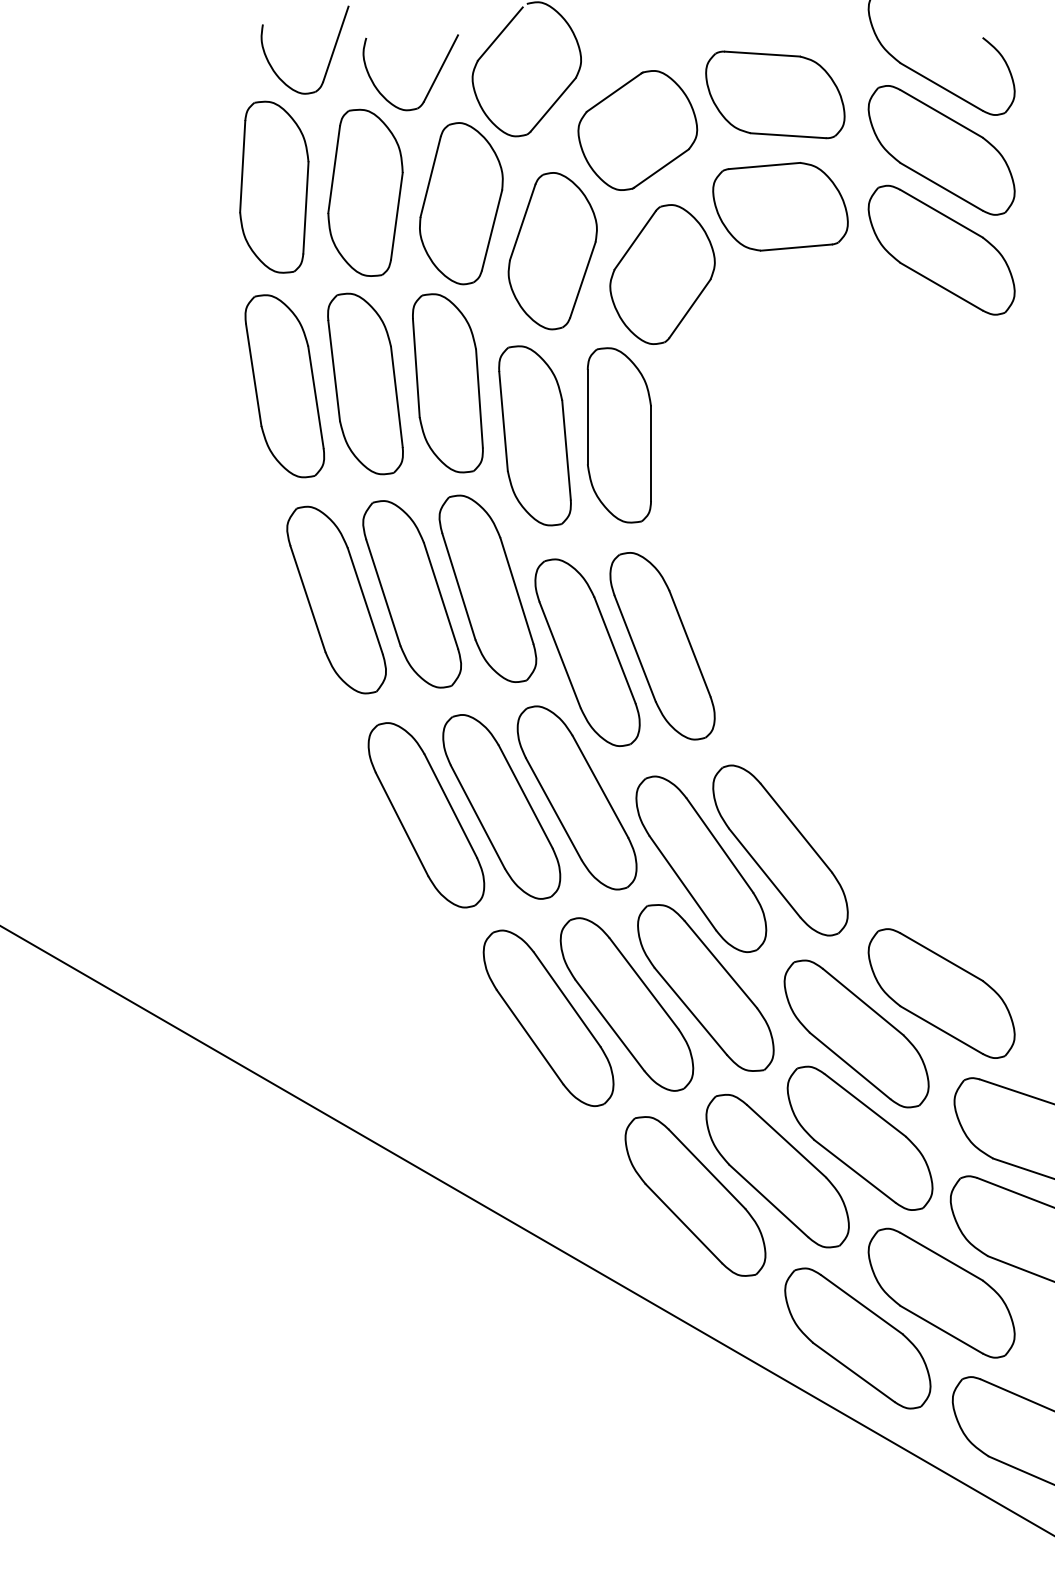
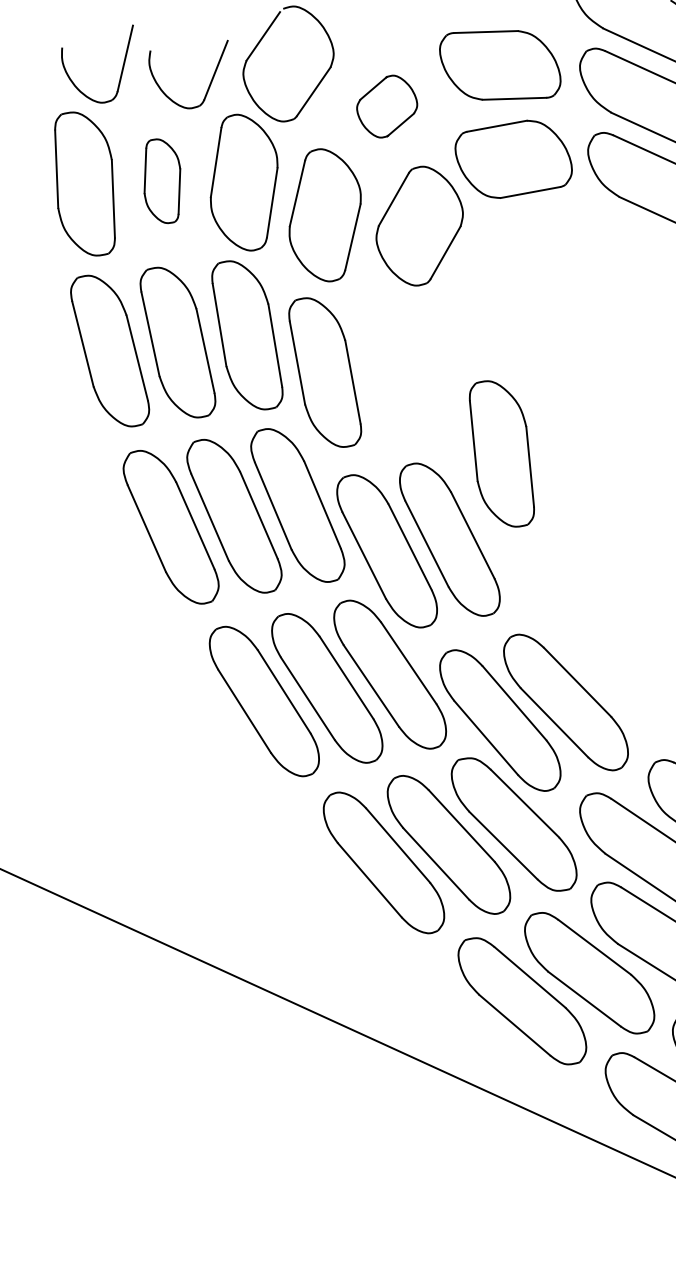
part: (637, 130) -> (386, 106), size x0.6
part: (365, 192) -> (162, 181), size x0.6
part: (618, 435) -> (501, 454), moved

